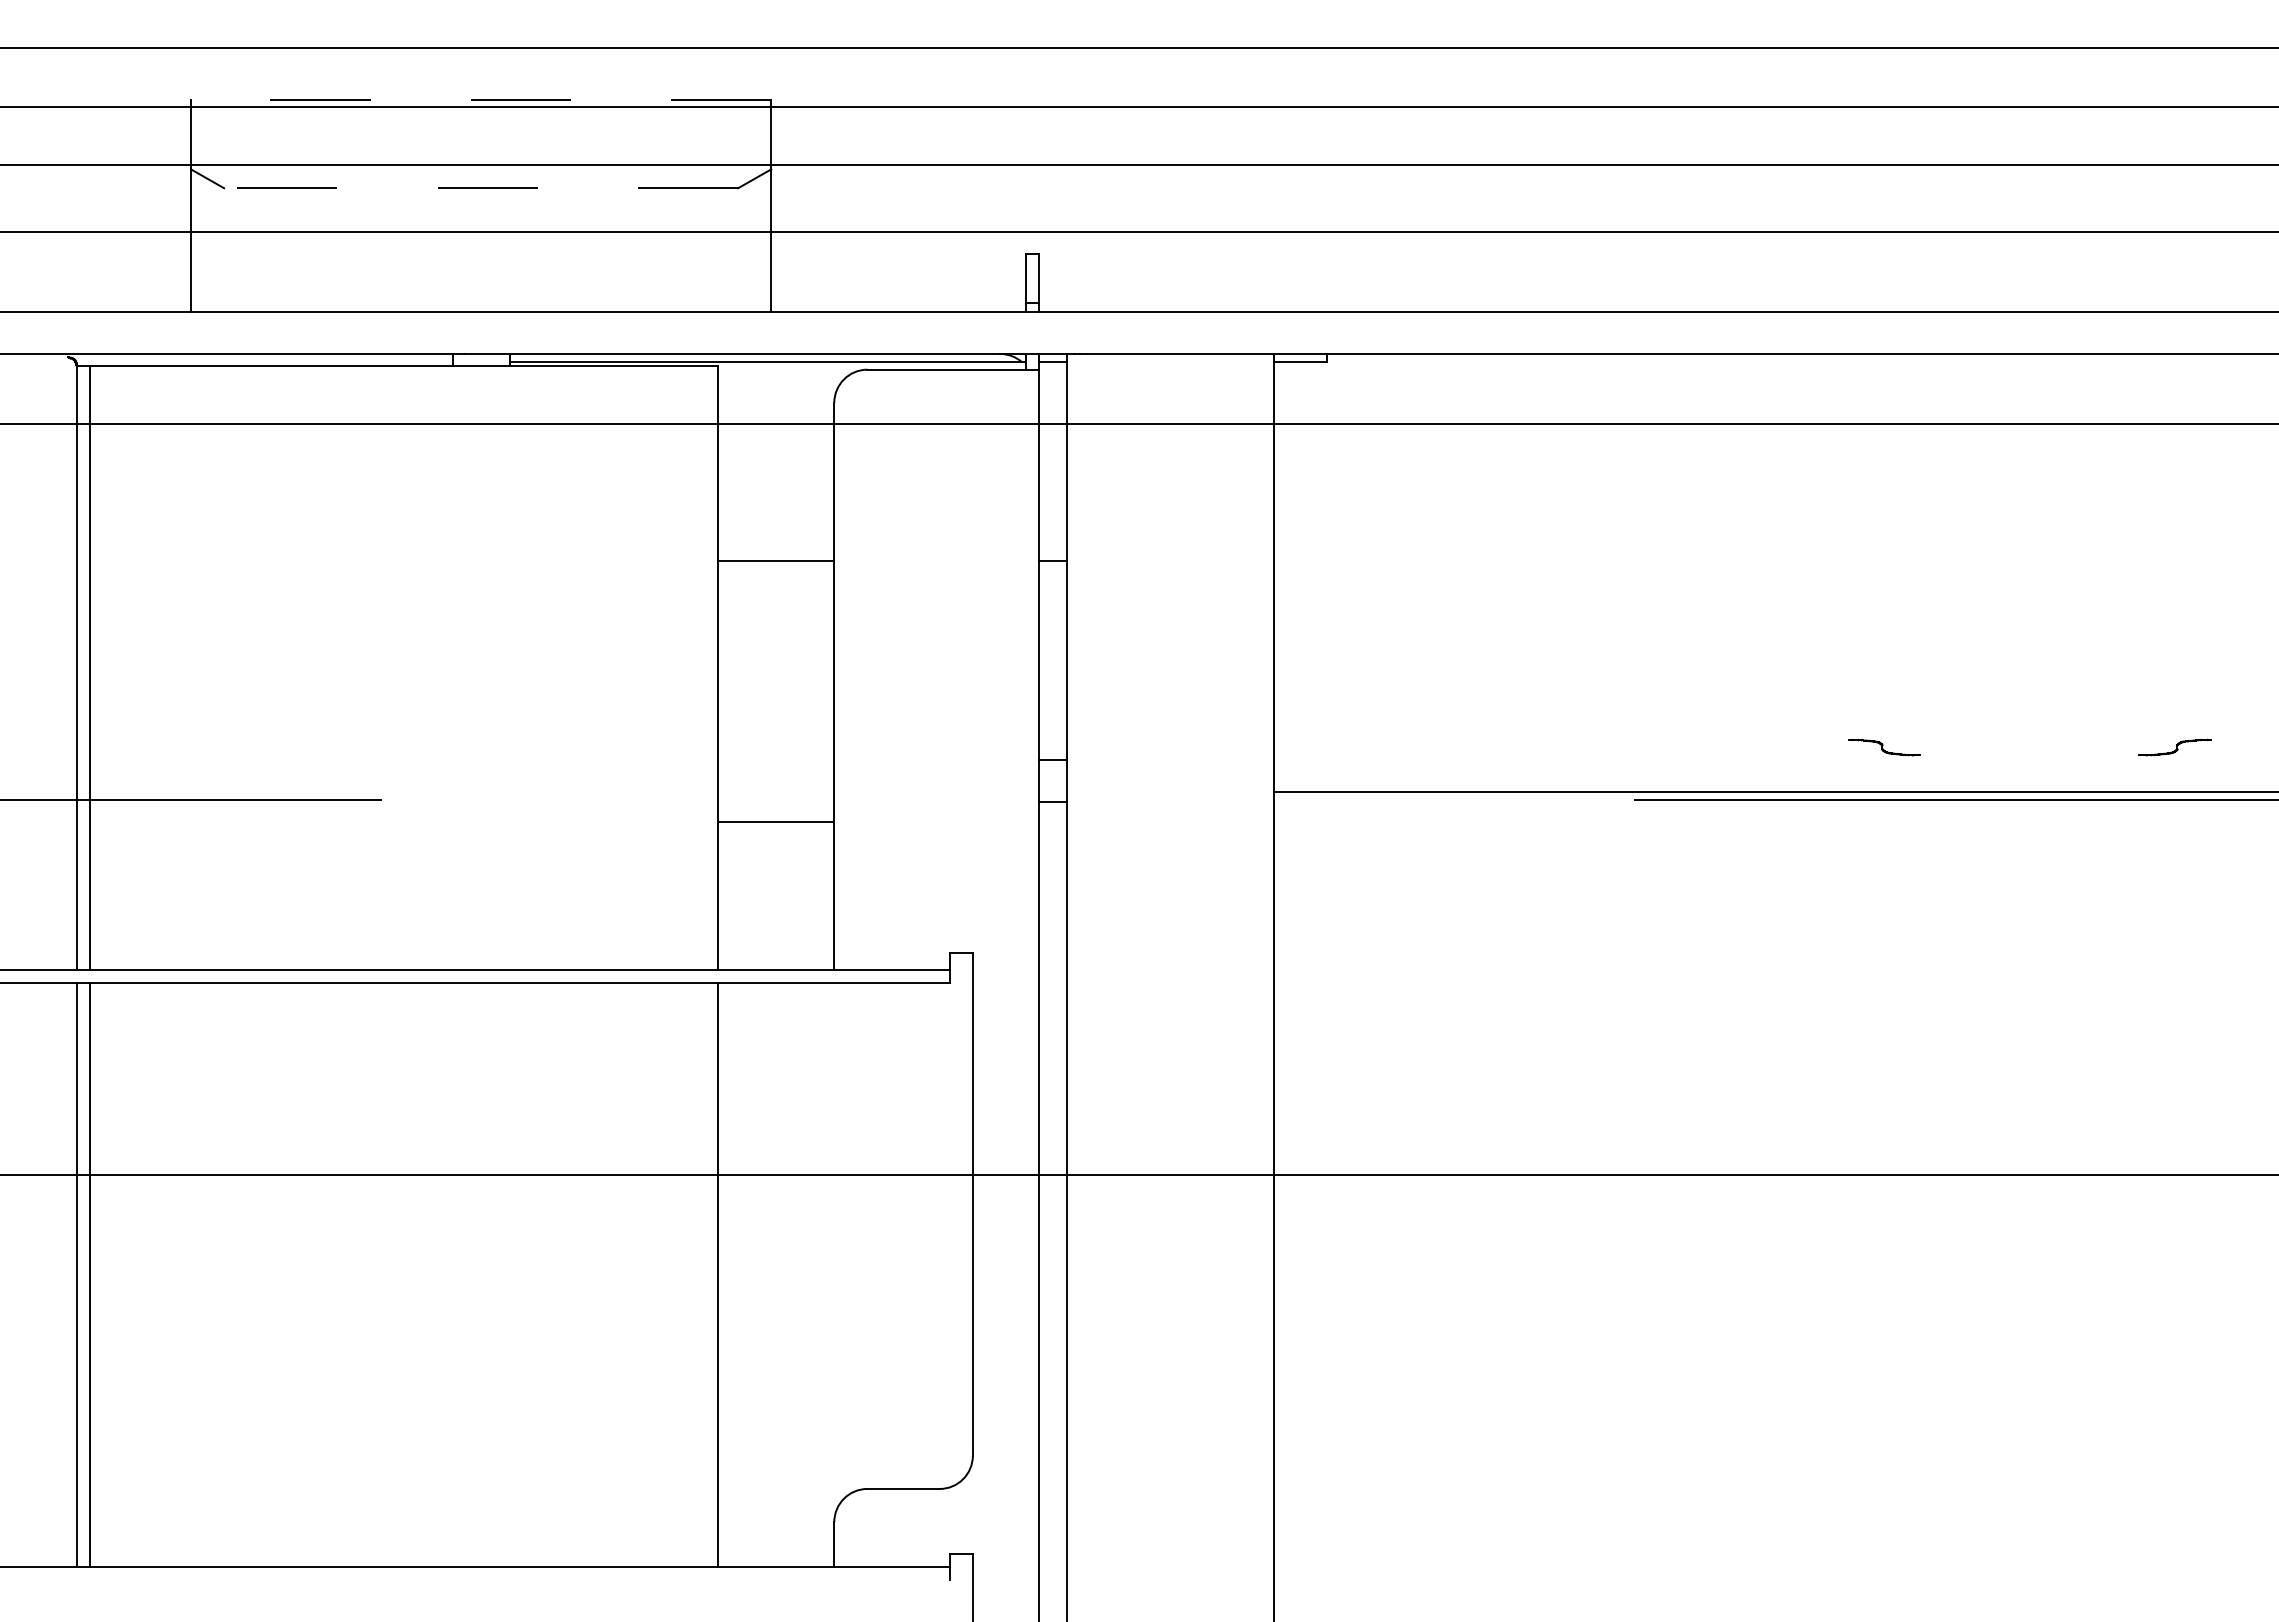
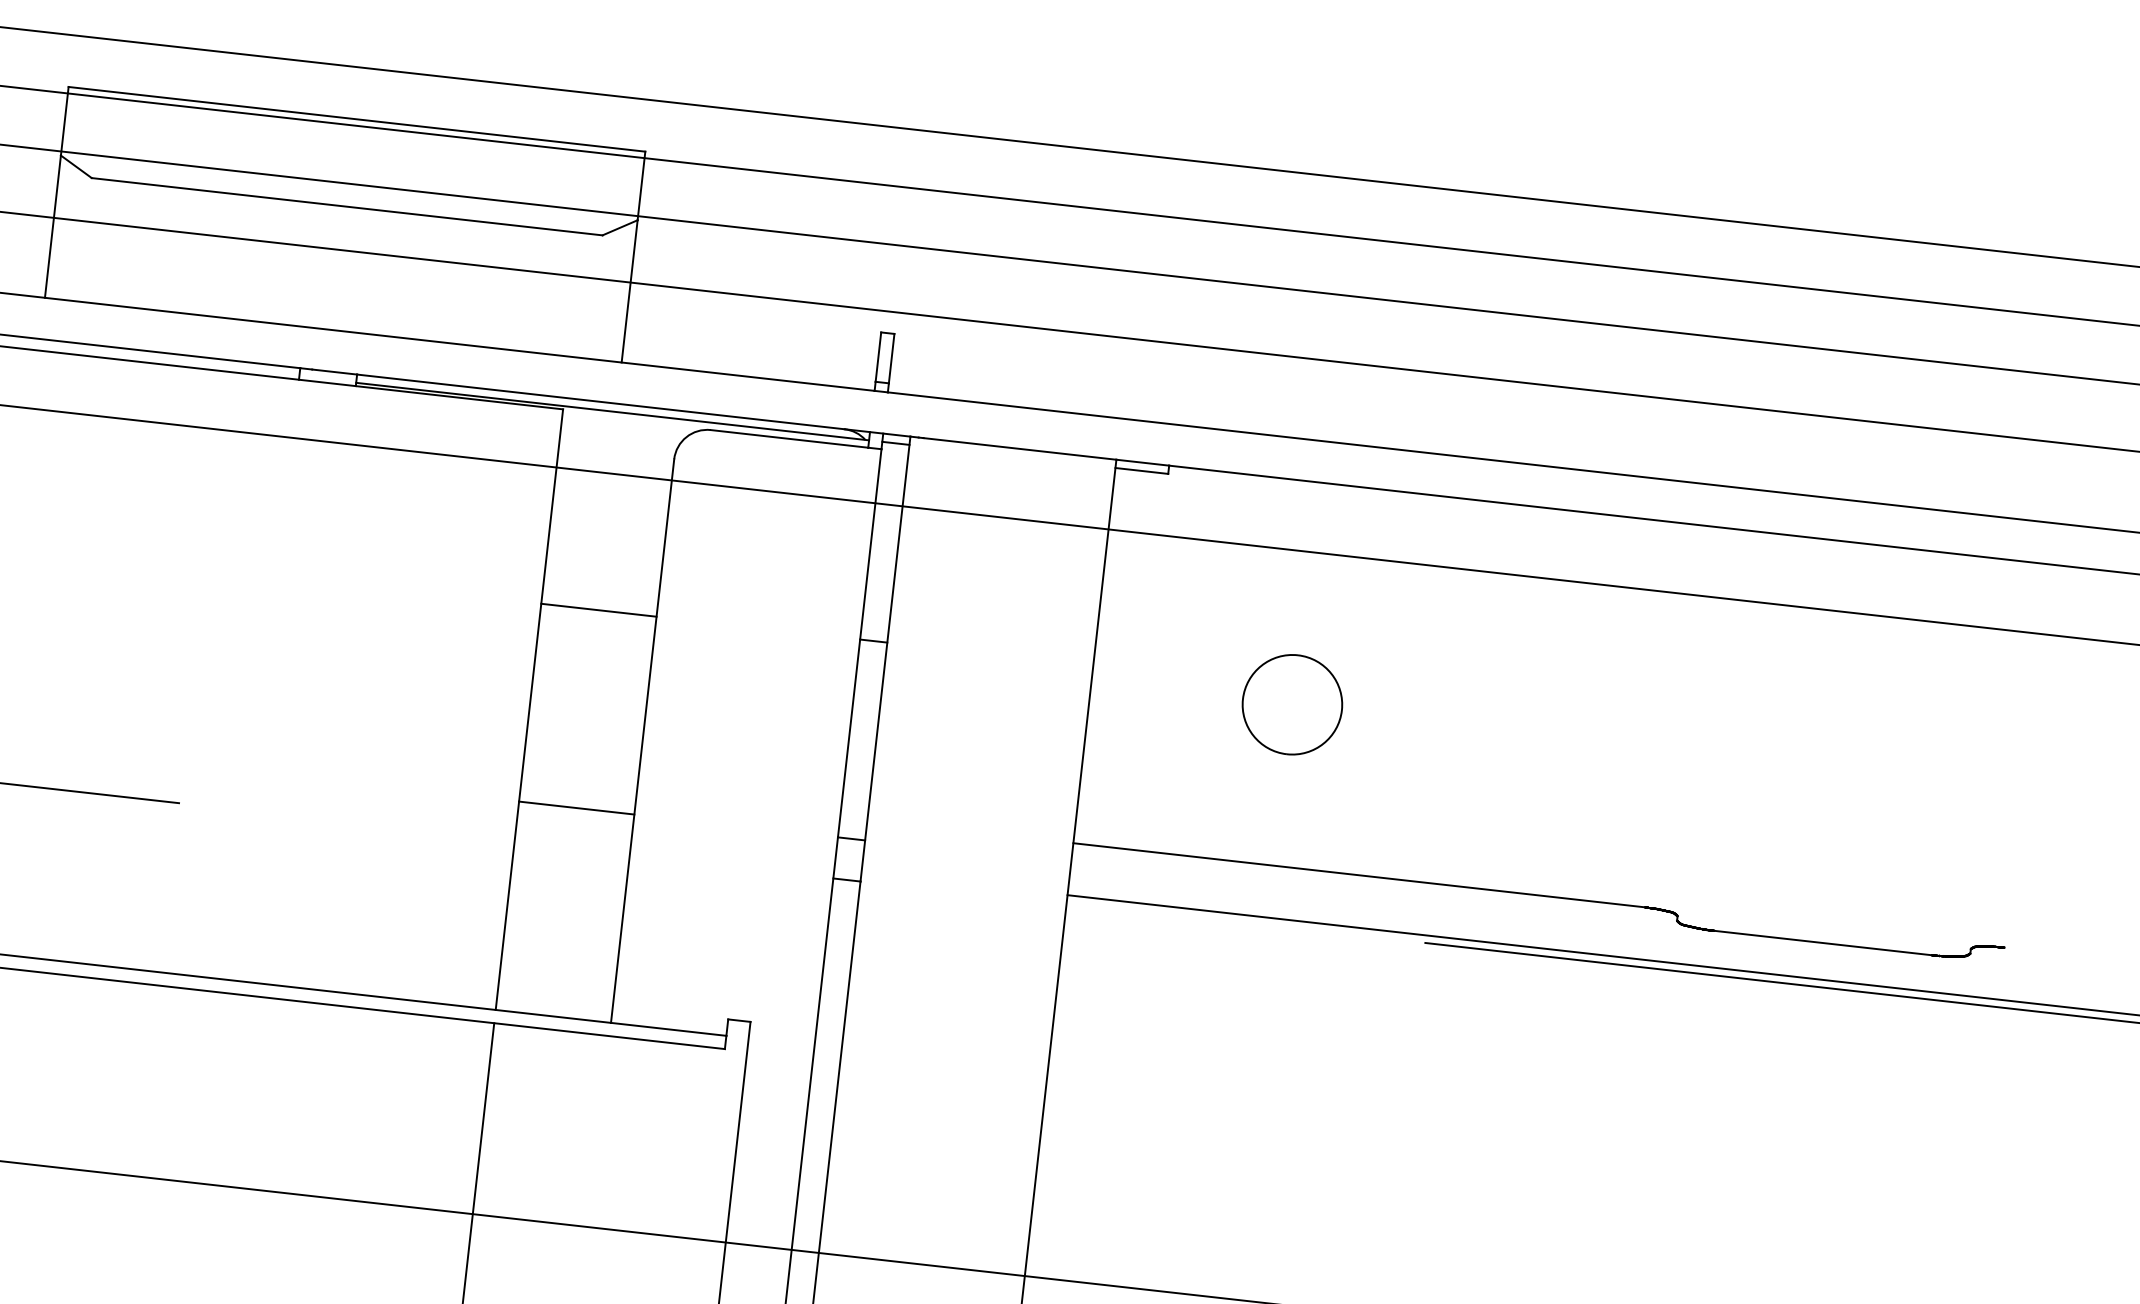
line: (480, 100) -> (356, 119), dashed -> solid
line: (480, 188) -> (346, 206), dashed -> solid
part: (1475, 577) -> (1291, 704), added
line: (1561, 739) -> (1359, 874), added
line: (2029, 755) -> (1822, 943), added
line: (776, 822) -> (576, 808), moved

